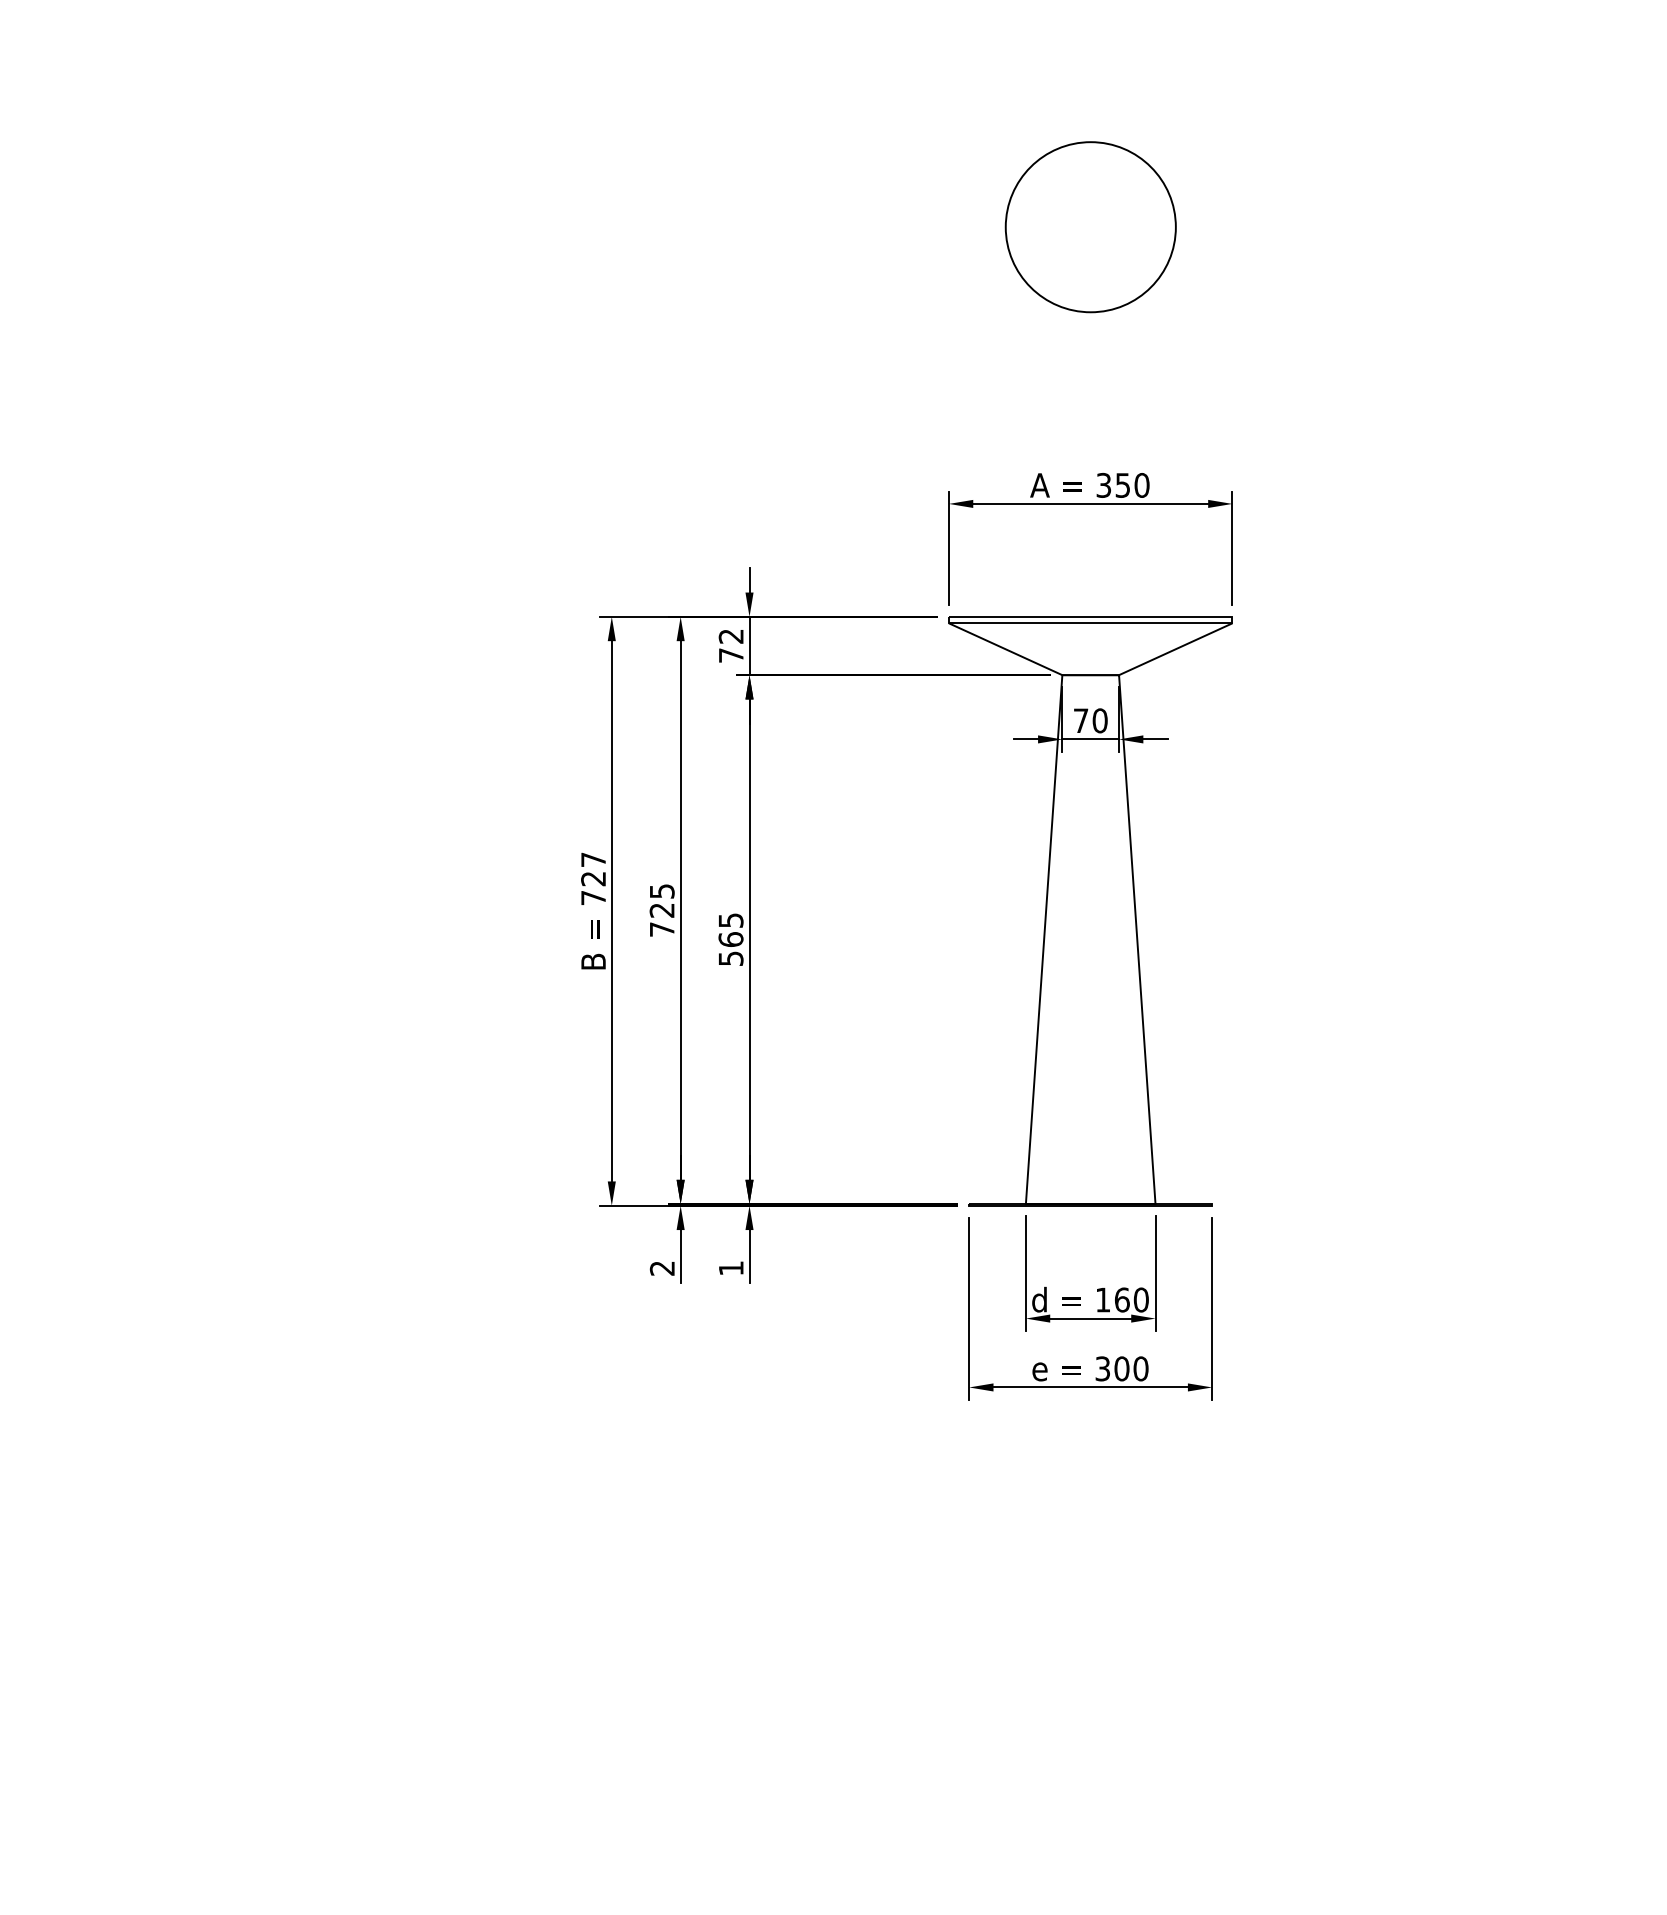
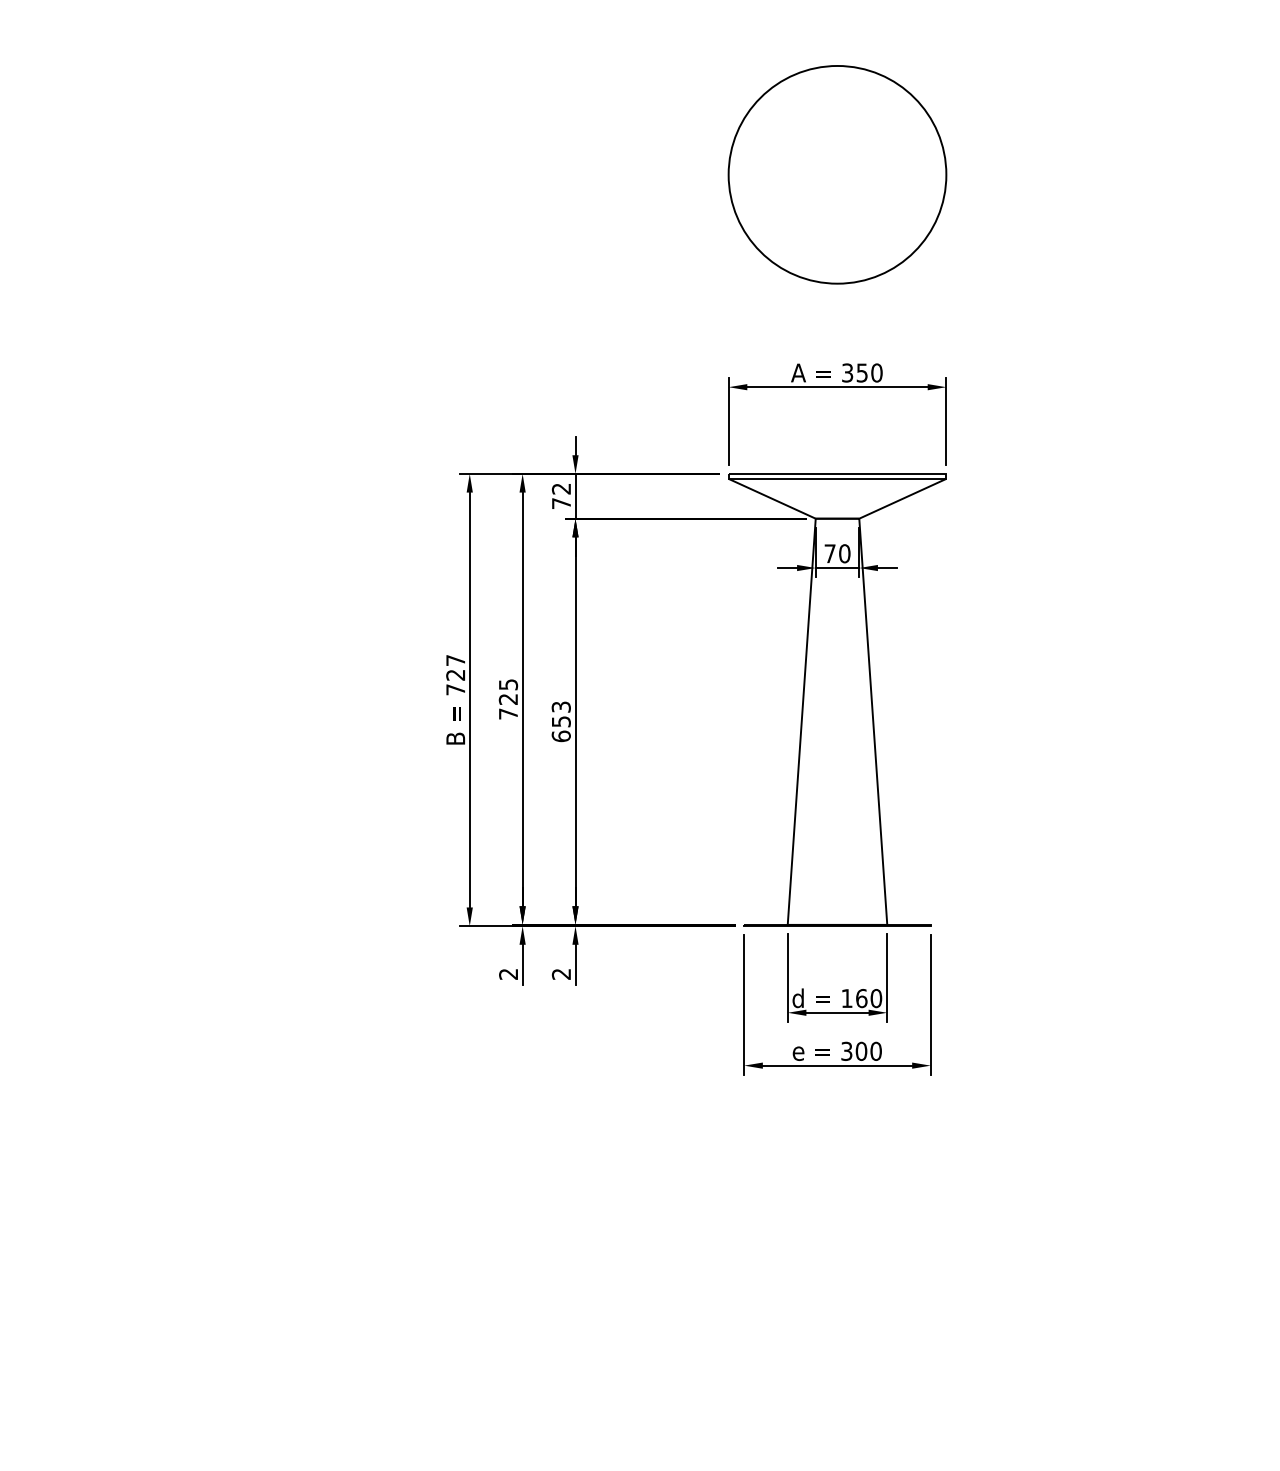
circle: (1090, 226) -> (837, 174), size x1.67
text: (730, 939) -> (560, 721), 565 -> 653
text: (730, 1268) -> (560, 974), 1 -> 2

